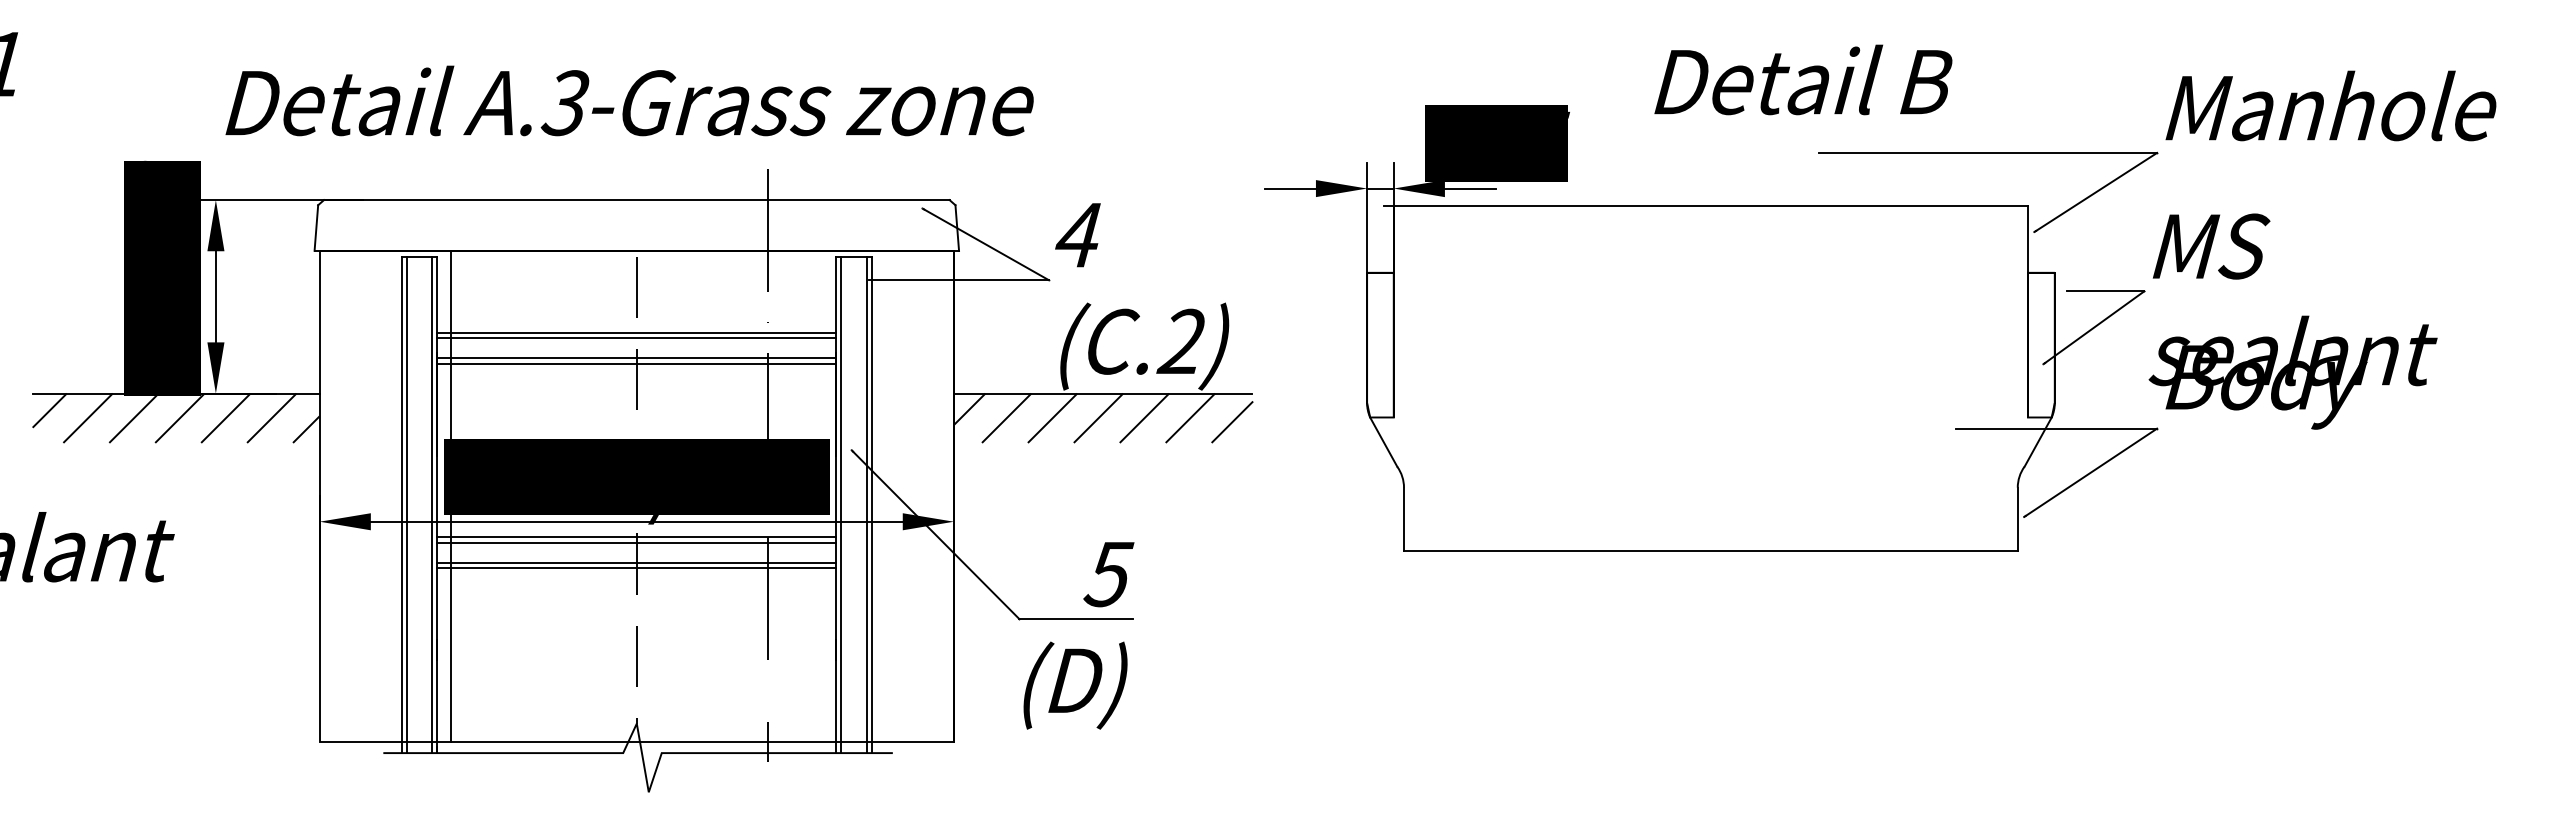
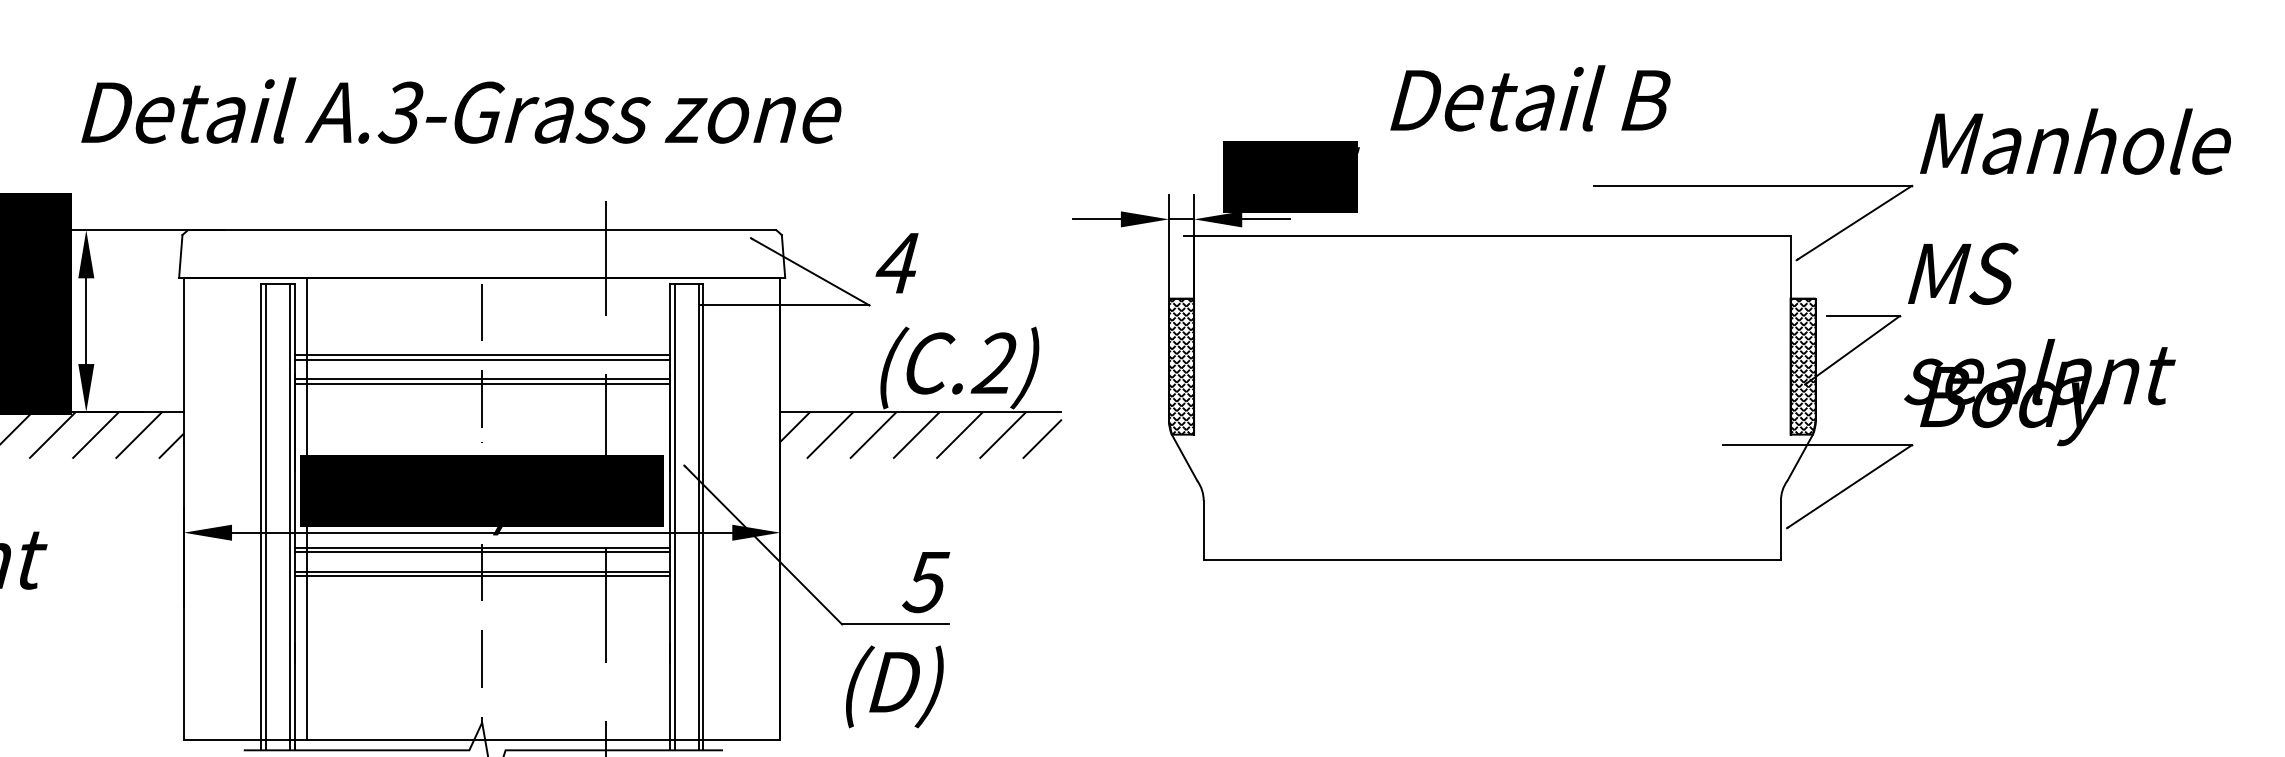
text: (1803, 79) -> (1530, 97), moved
text: (629, 100) -> (461, 110), moved
hatch: (1380, 344) -> (1181, 366), added
hatch: (2041, 344) -> (1803, 366), added

